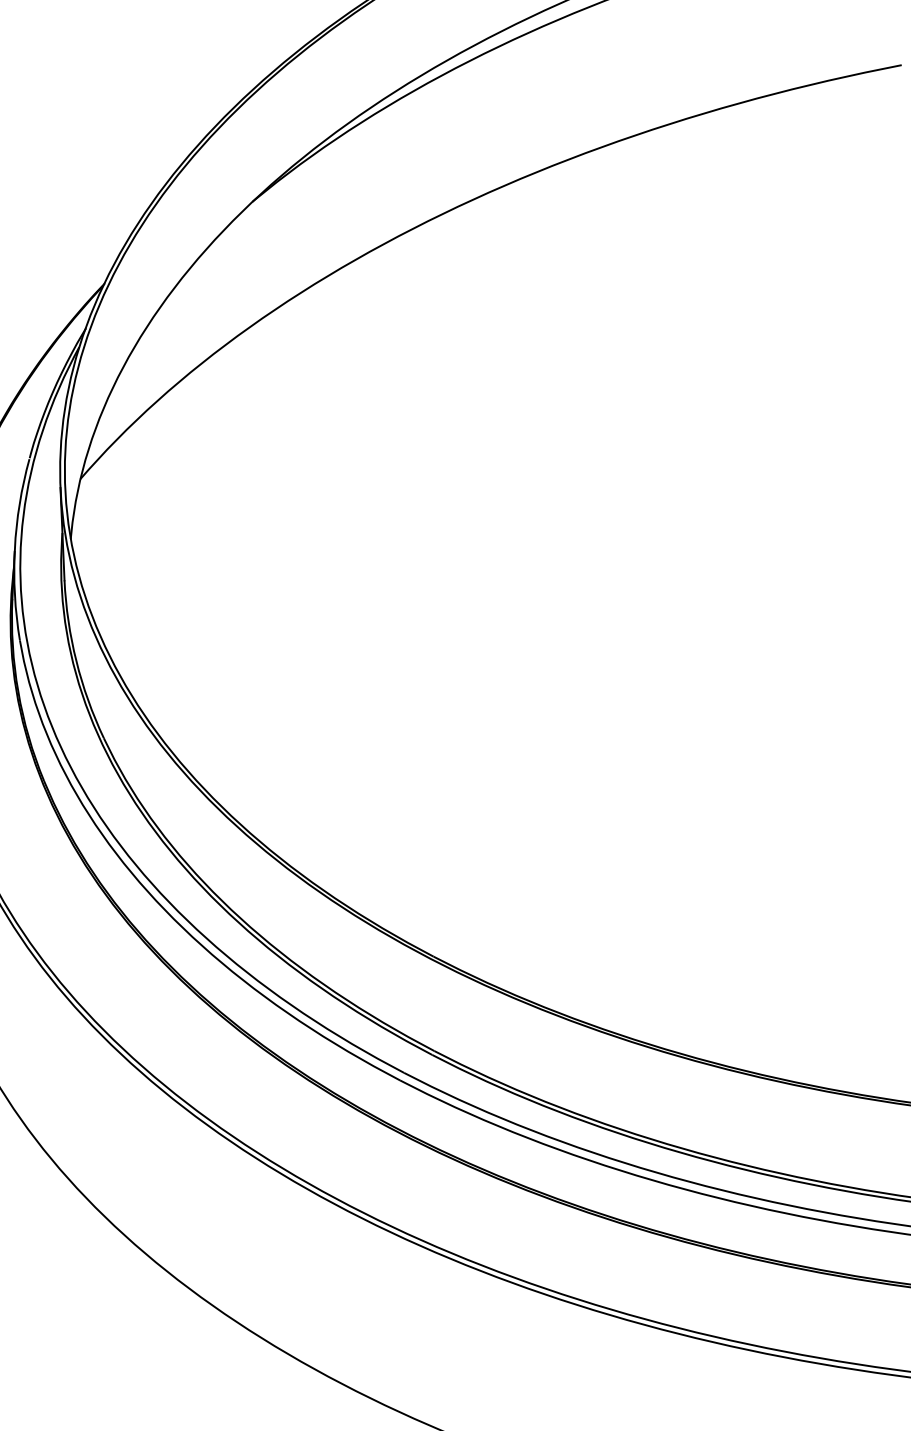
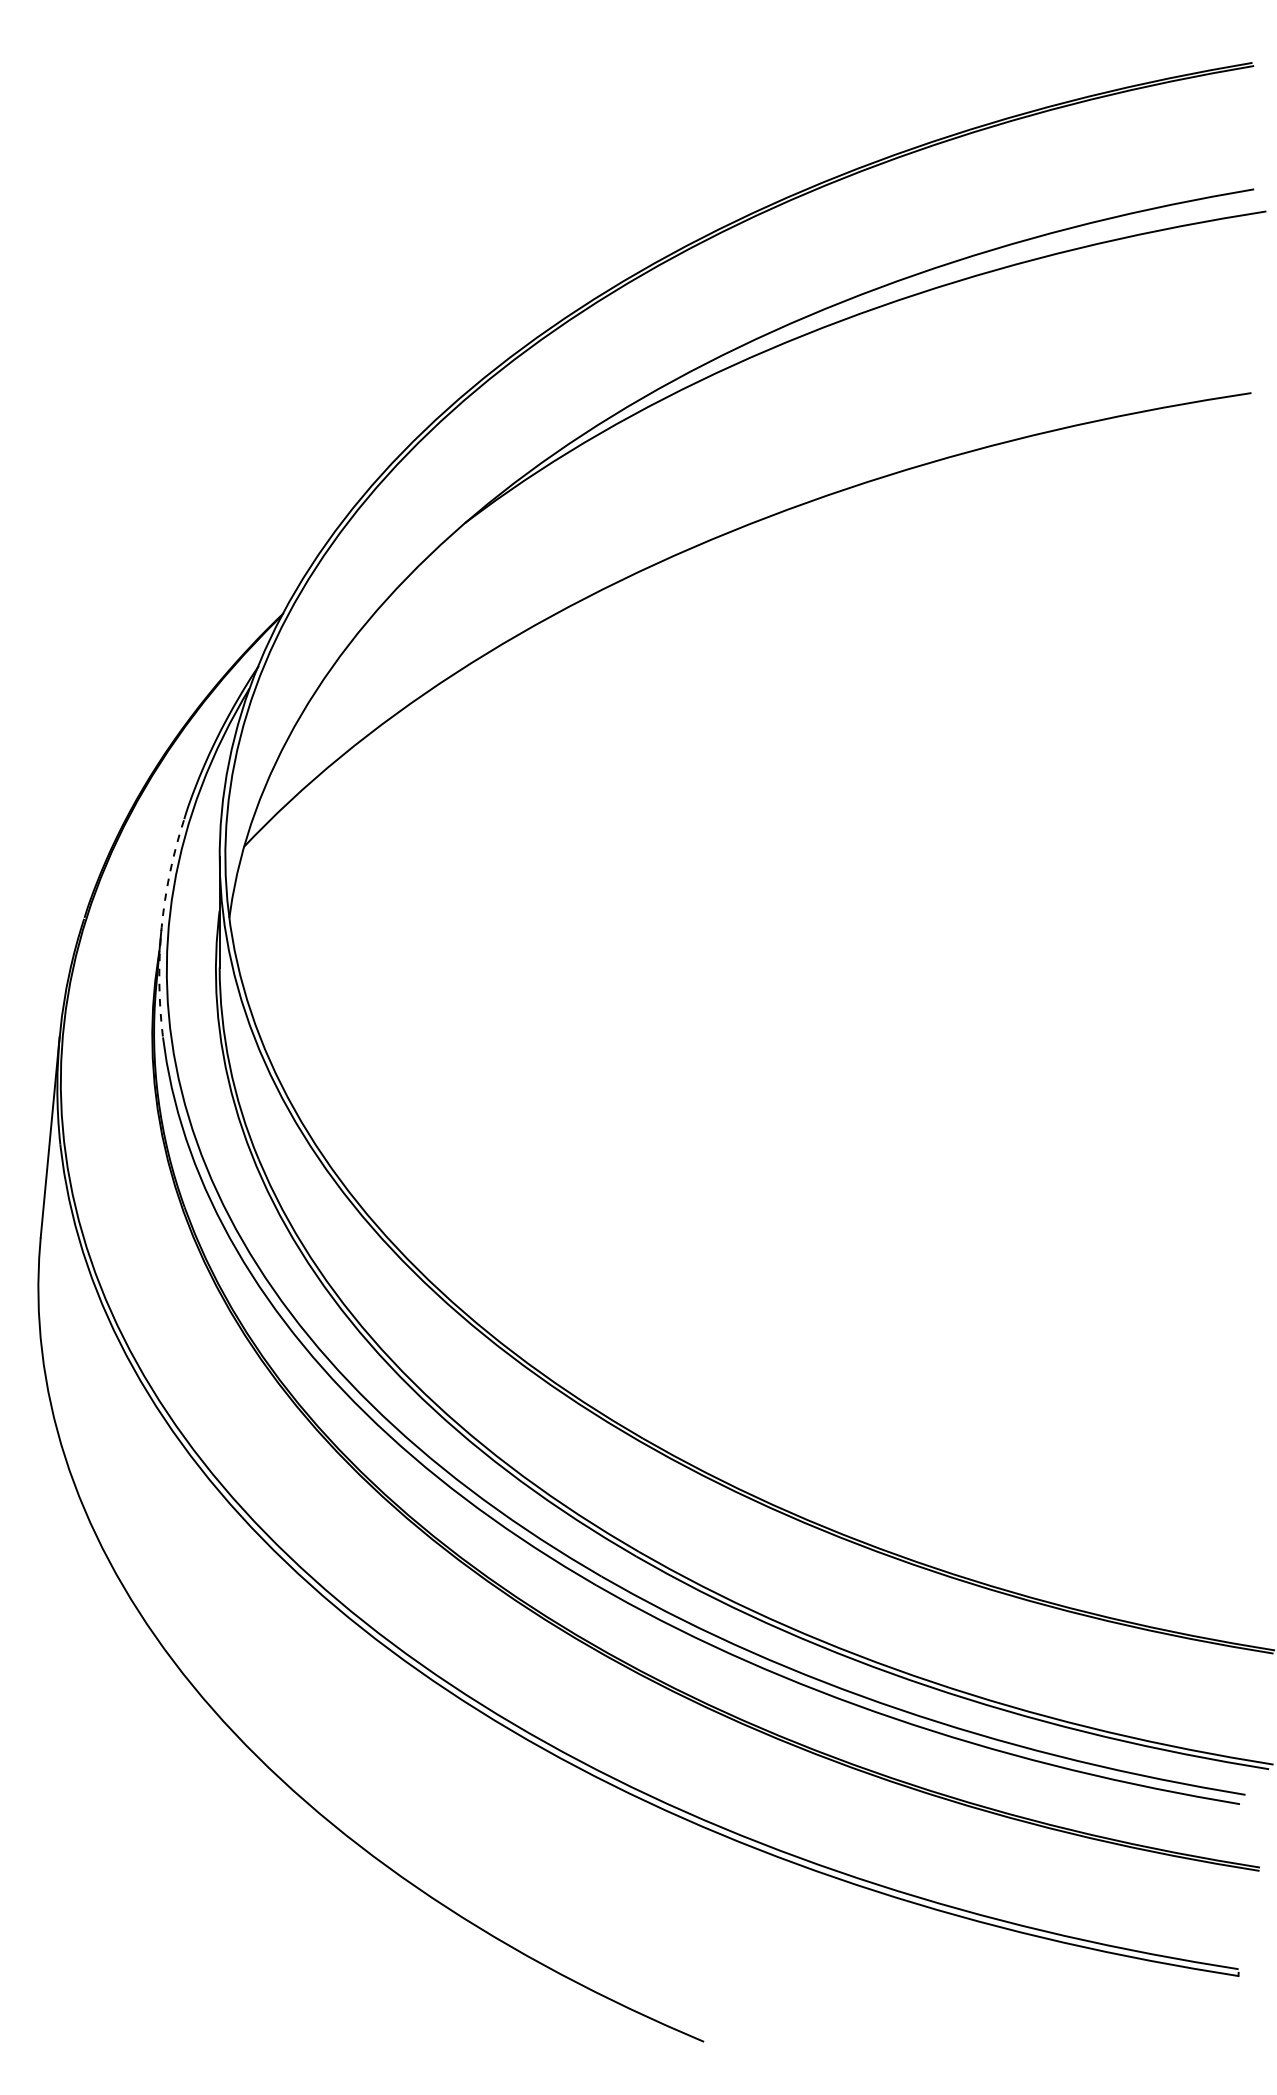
arc: (14, 549) -> (161, 927), solid -> dashed

